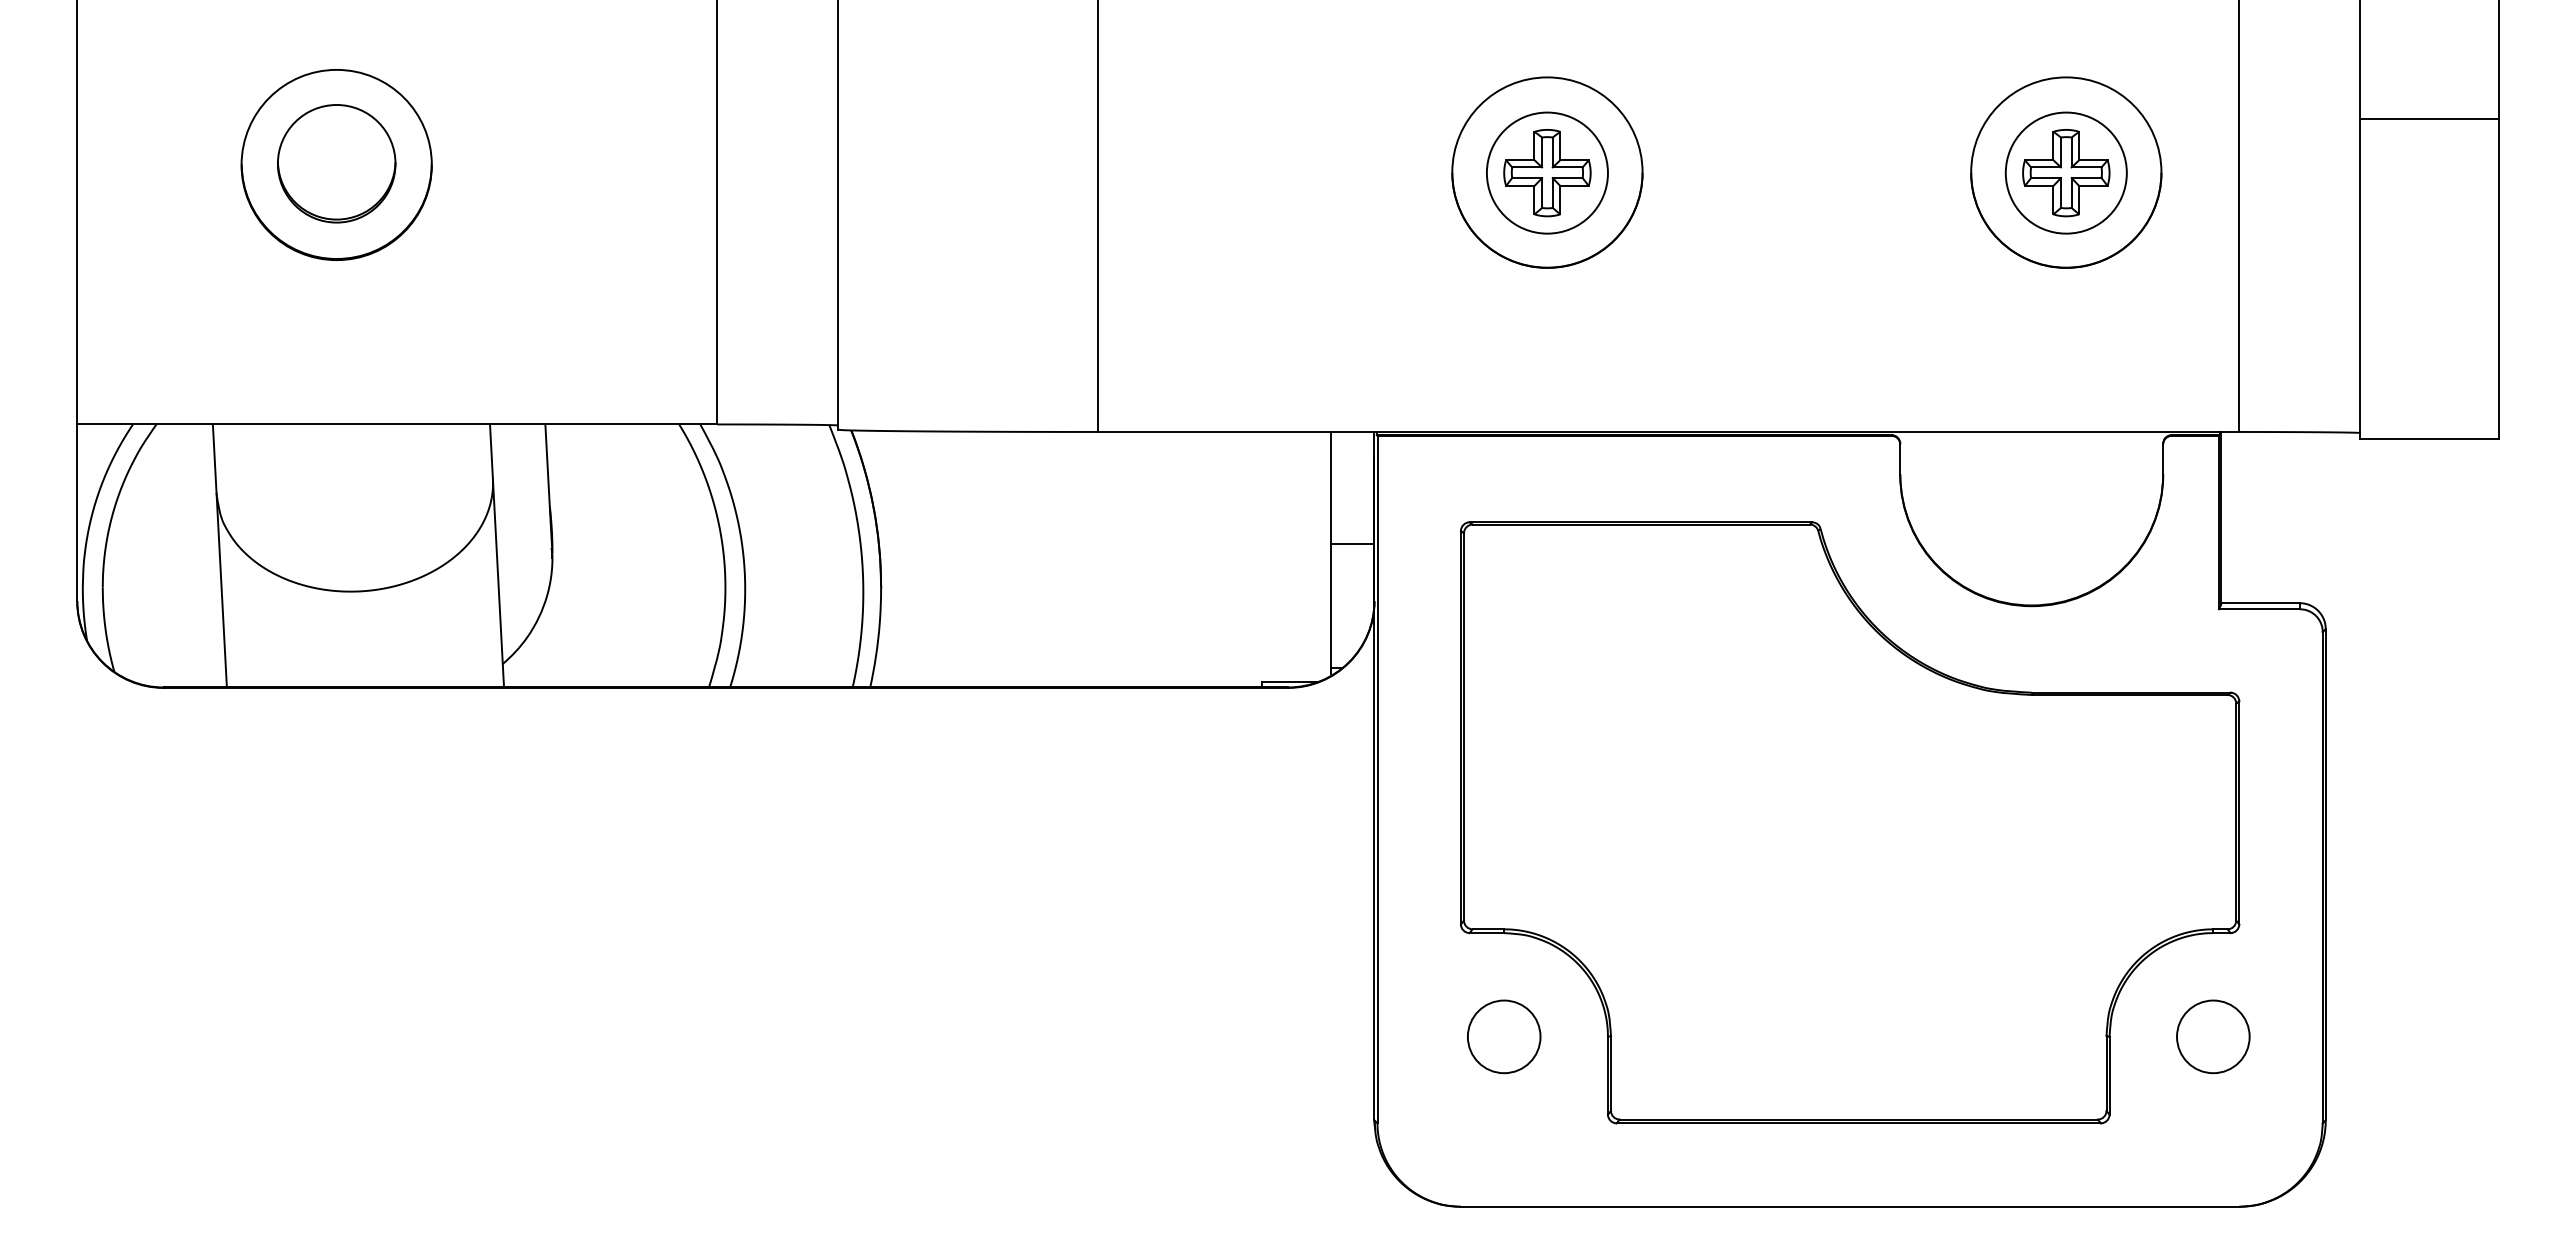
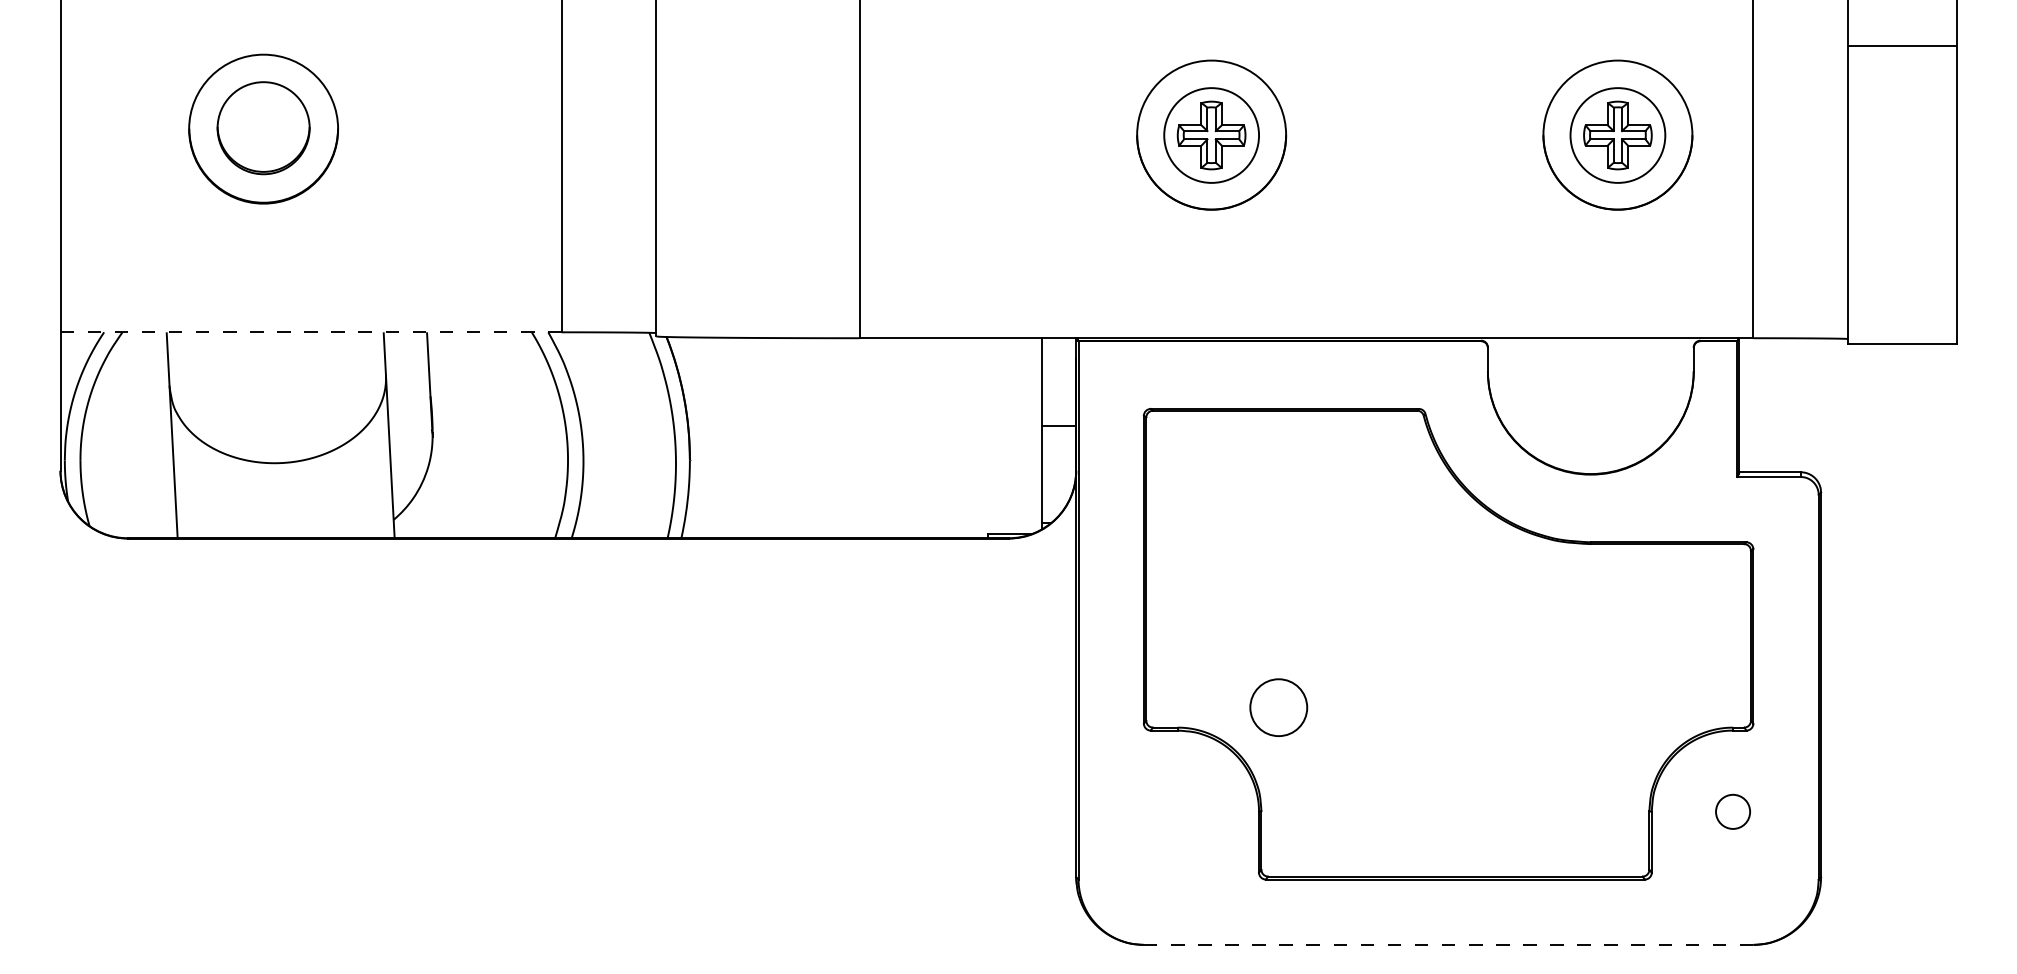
line: (2429, 119) -> (1902, 46), moved
line: (397, 424) -> (311, 332), solid -> dashed
part: (1504, 1036) -> (1279, 707), moved
part: (2213, 1036) -> (1733, 811), size x0.6
line: (1850, 1206) -> (1448, 944), solid -> dashed

